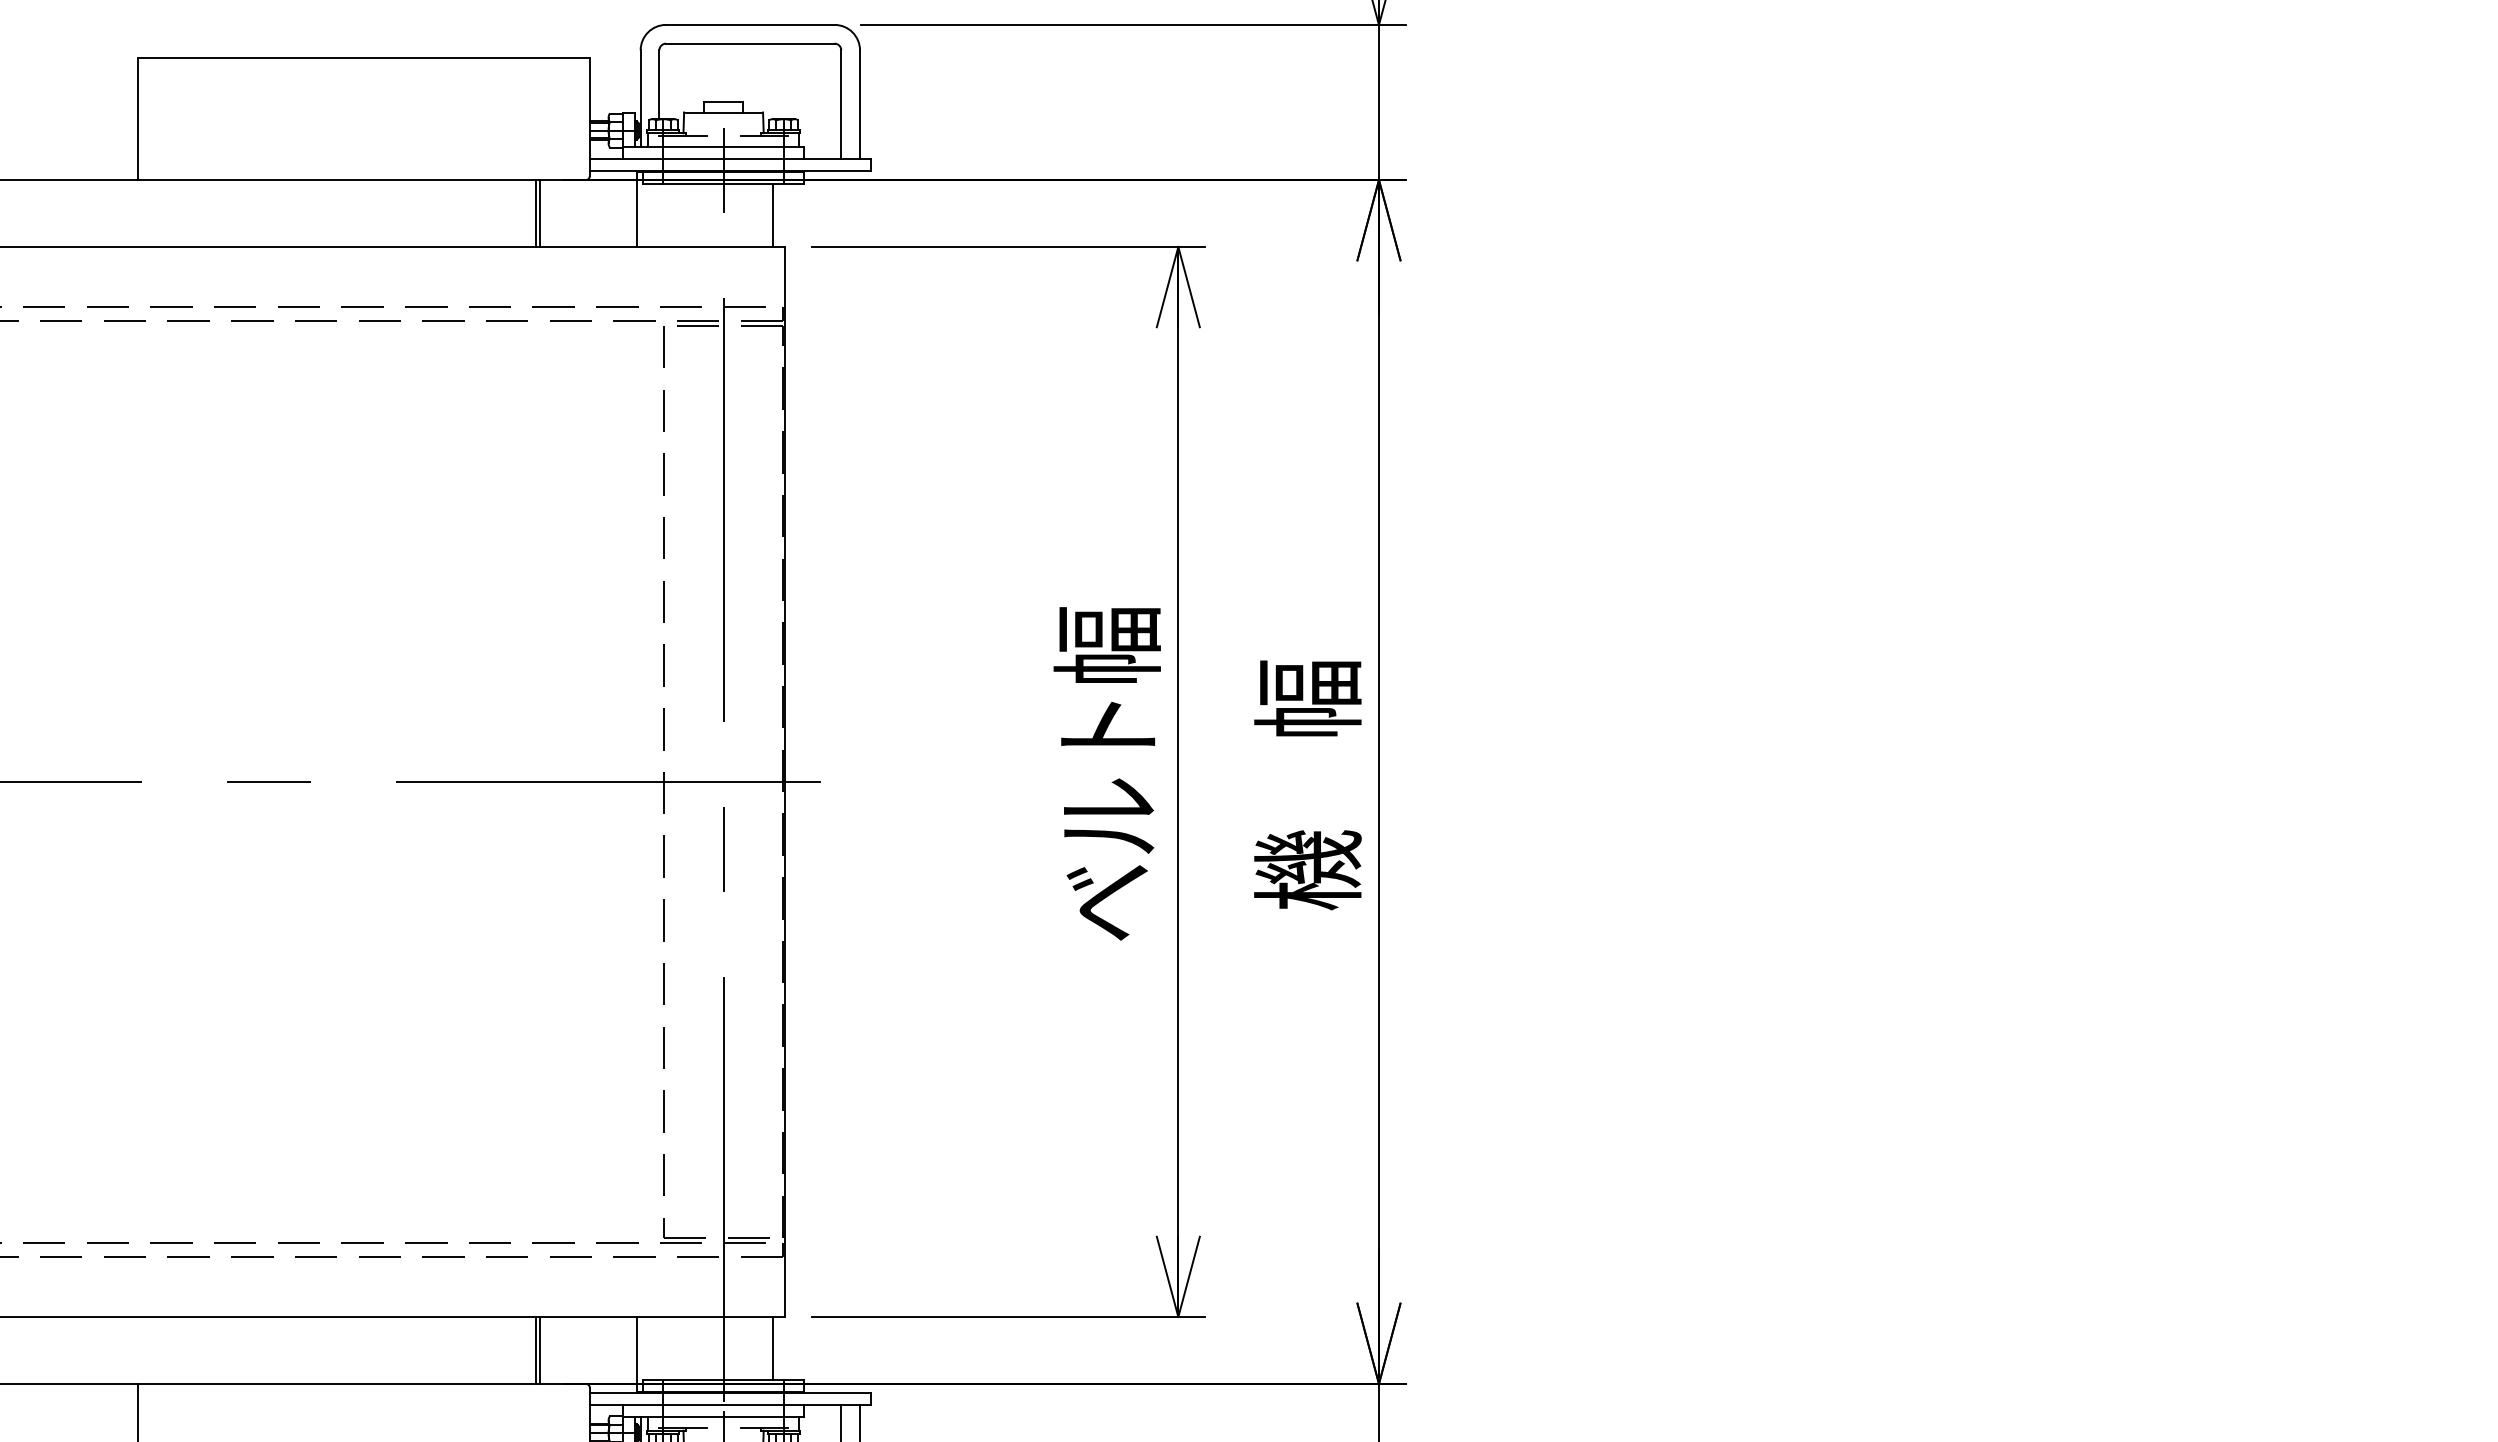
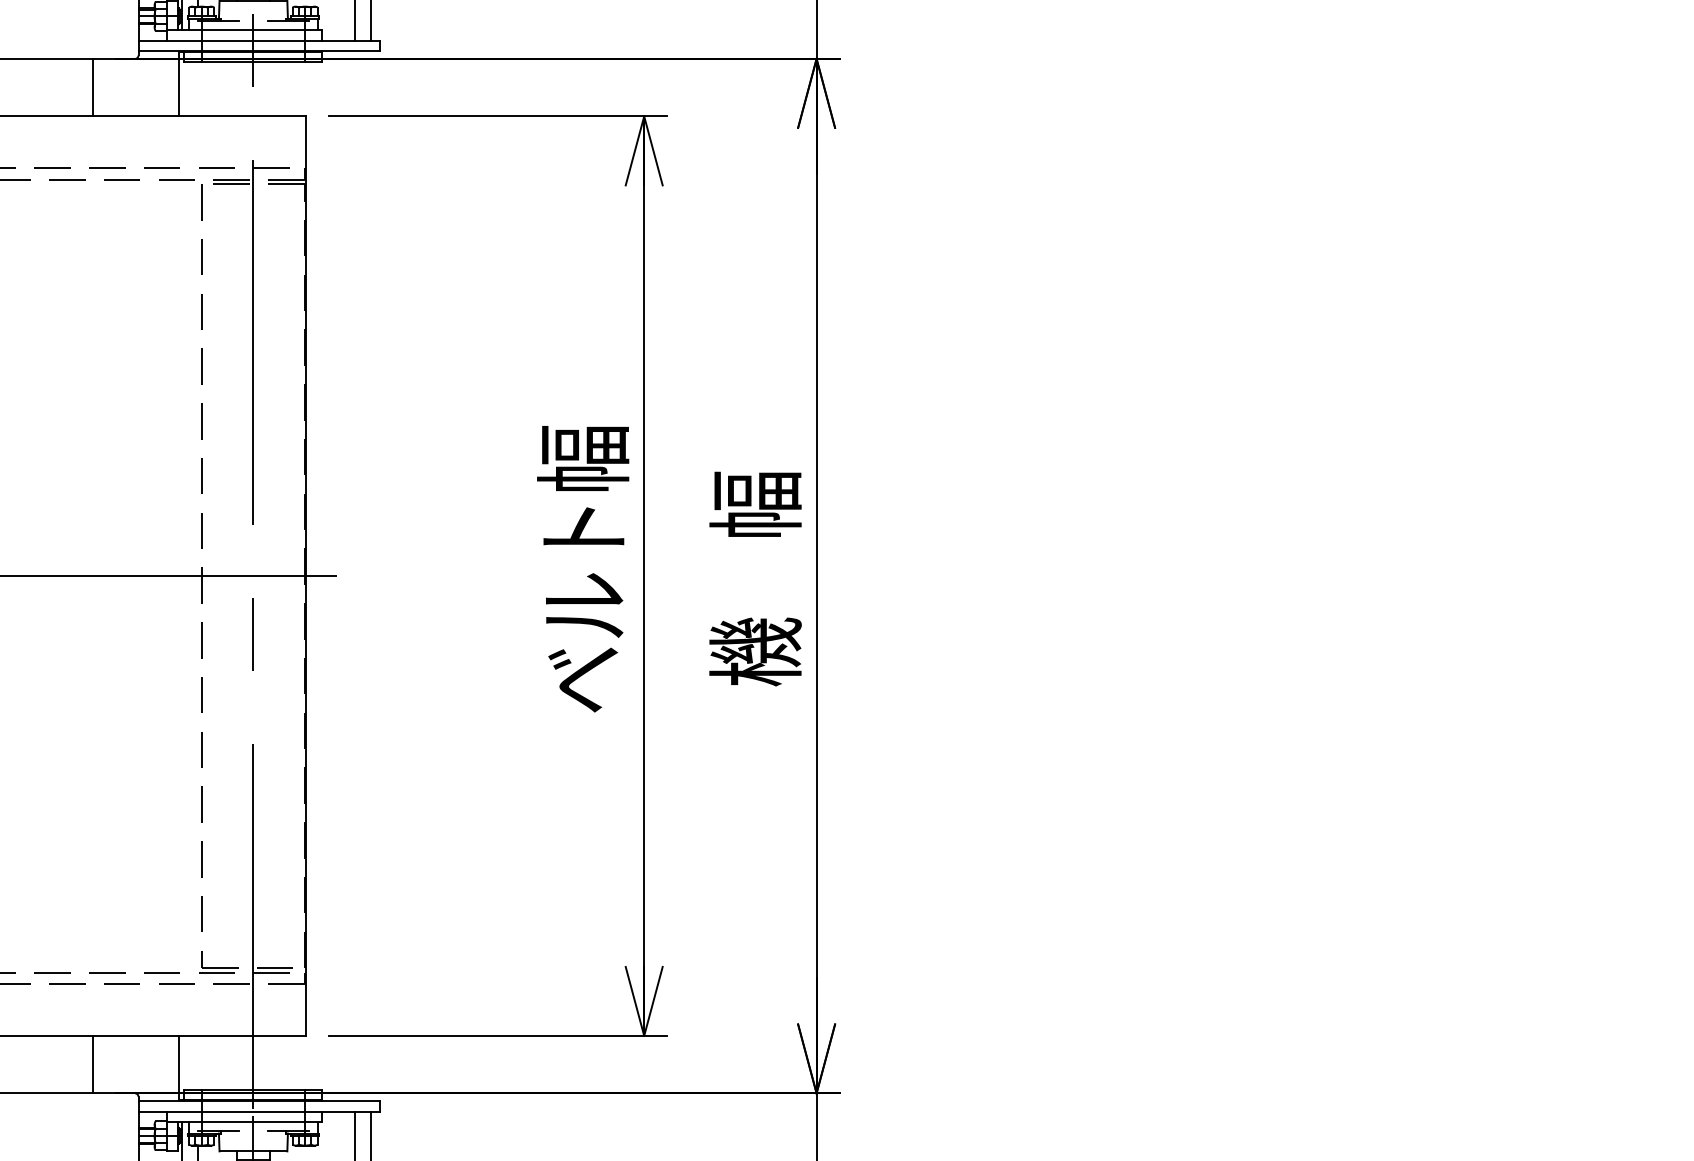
line: (539, 213) -> (95, 87), removed
line: (773, 215) -> (296, 89), removed
line: (773, 1347) -> (296, 1062), removed
line: (539, 1349) -> (95, 1063), removed

